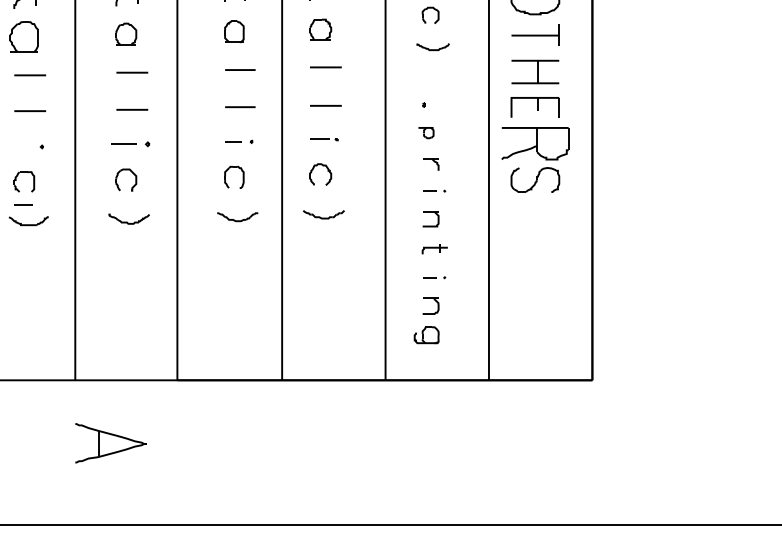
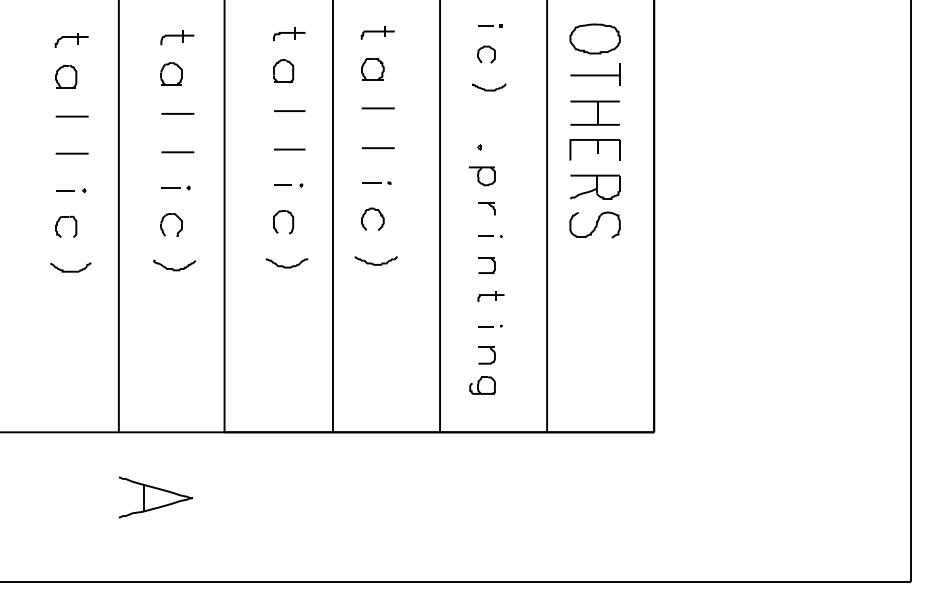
part: (24, 36) -> (66, 76), size x0.71
part: (425, 133) -> (481, 176), size x1.67
part: (535, 142) -> (595, 186), size x0.71
part: (130, 143) -> (175, 187), size x0.71
line: (23, 204) -> (65, 190), moved

